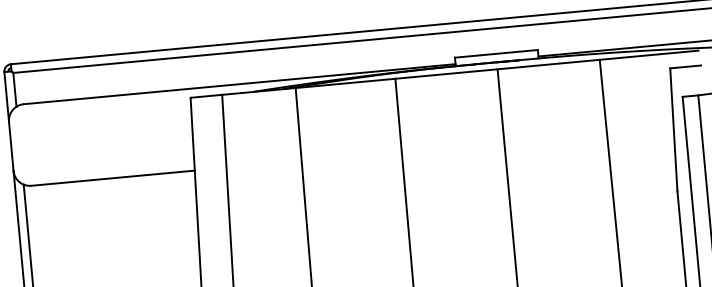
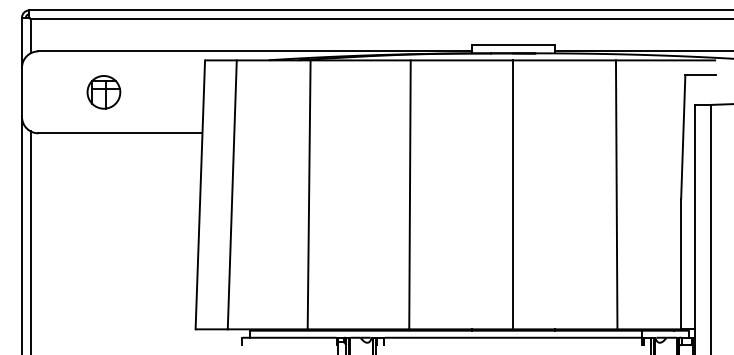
part: (92, 139) -> (103, 92), added

